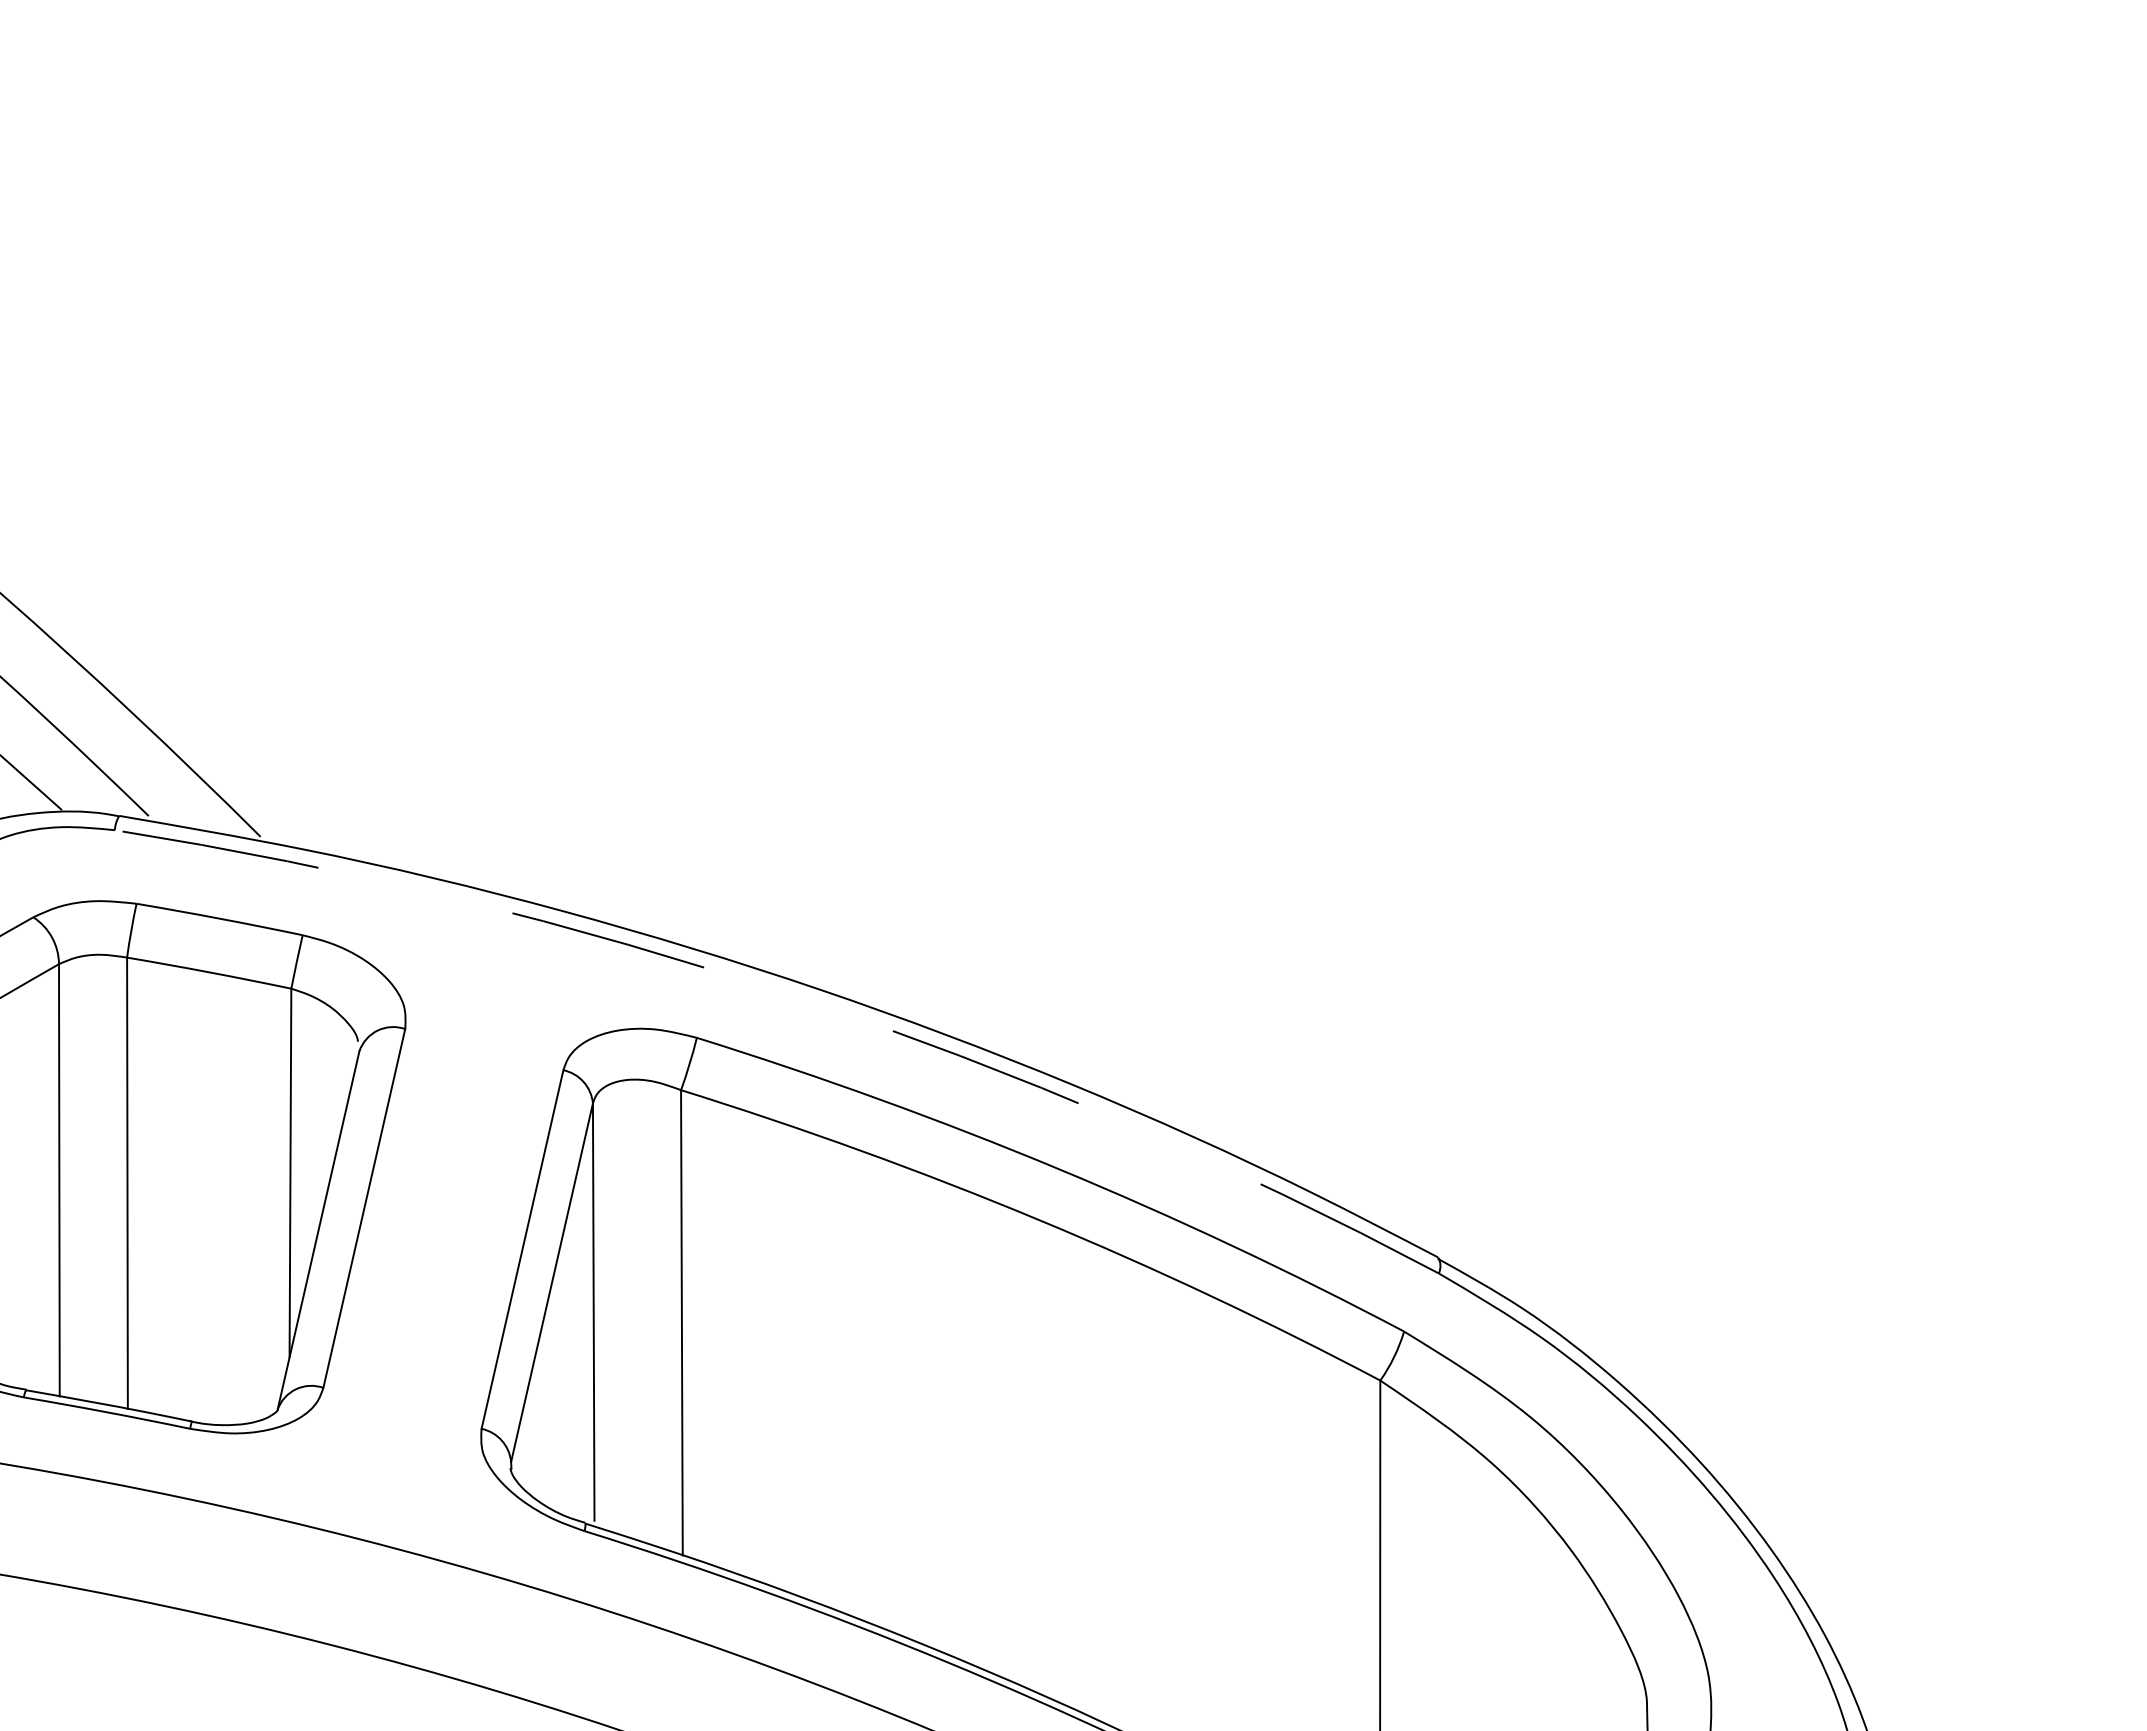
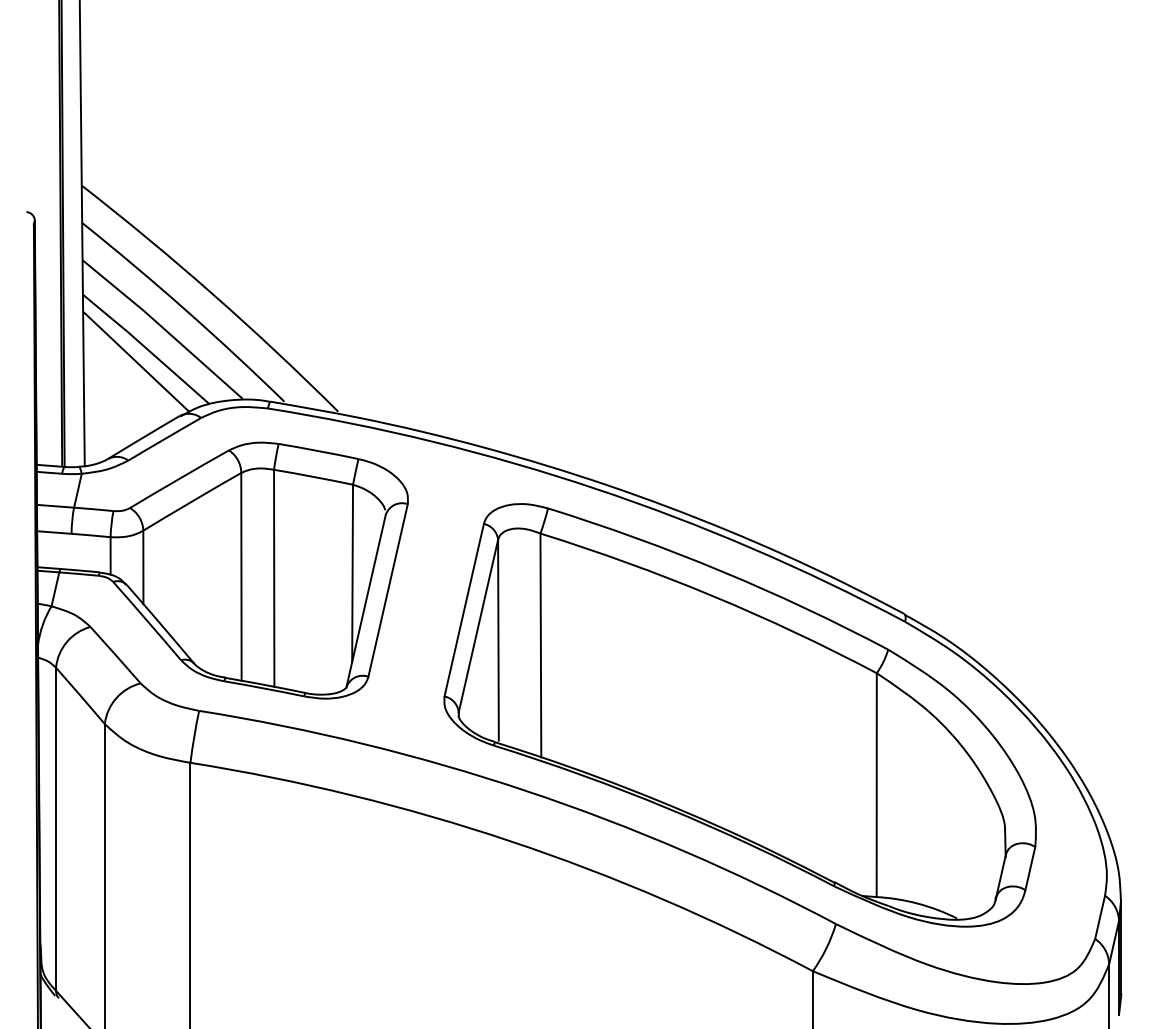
arc: (795, 996) -> (595, 488), dashed -> solid

